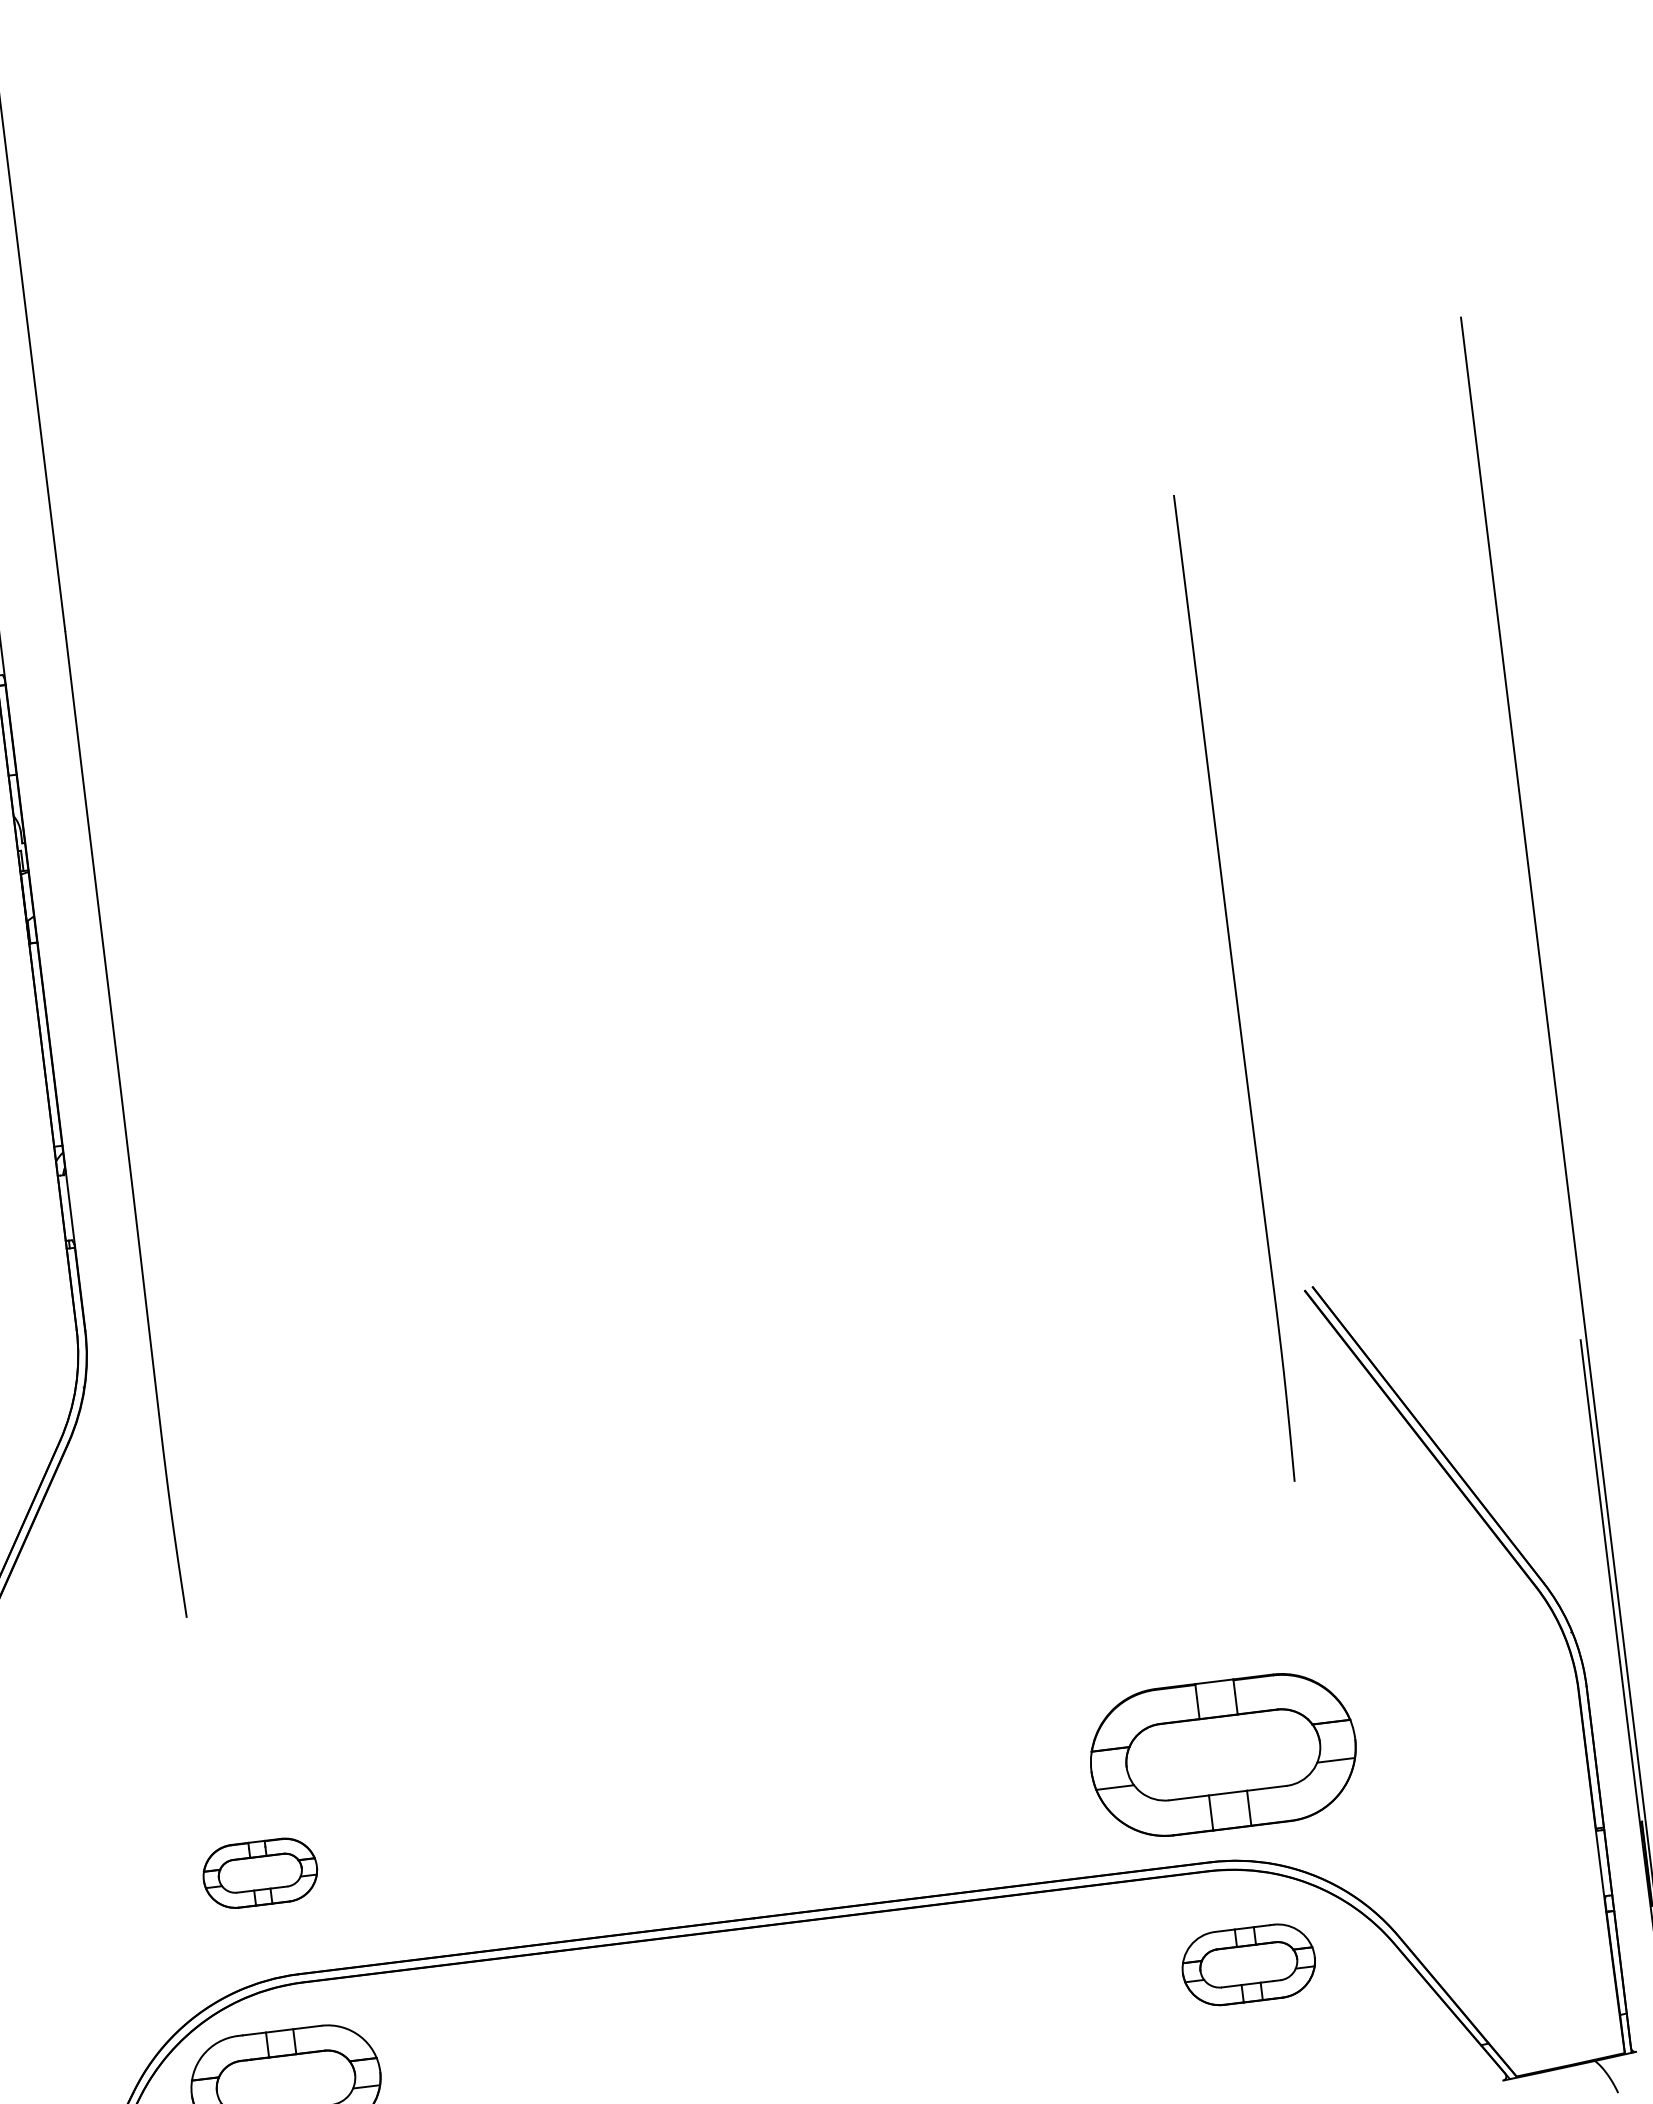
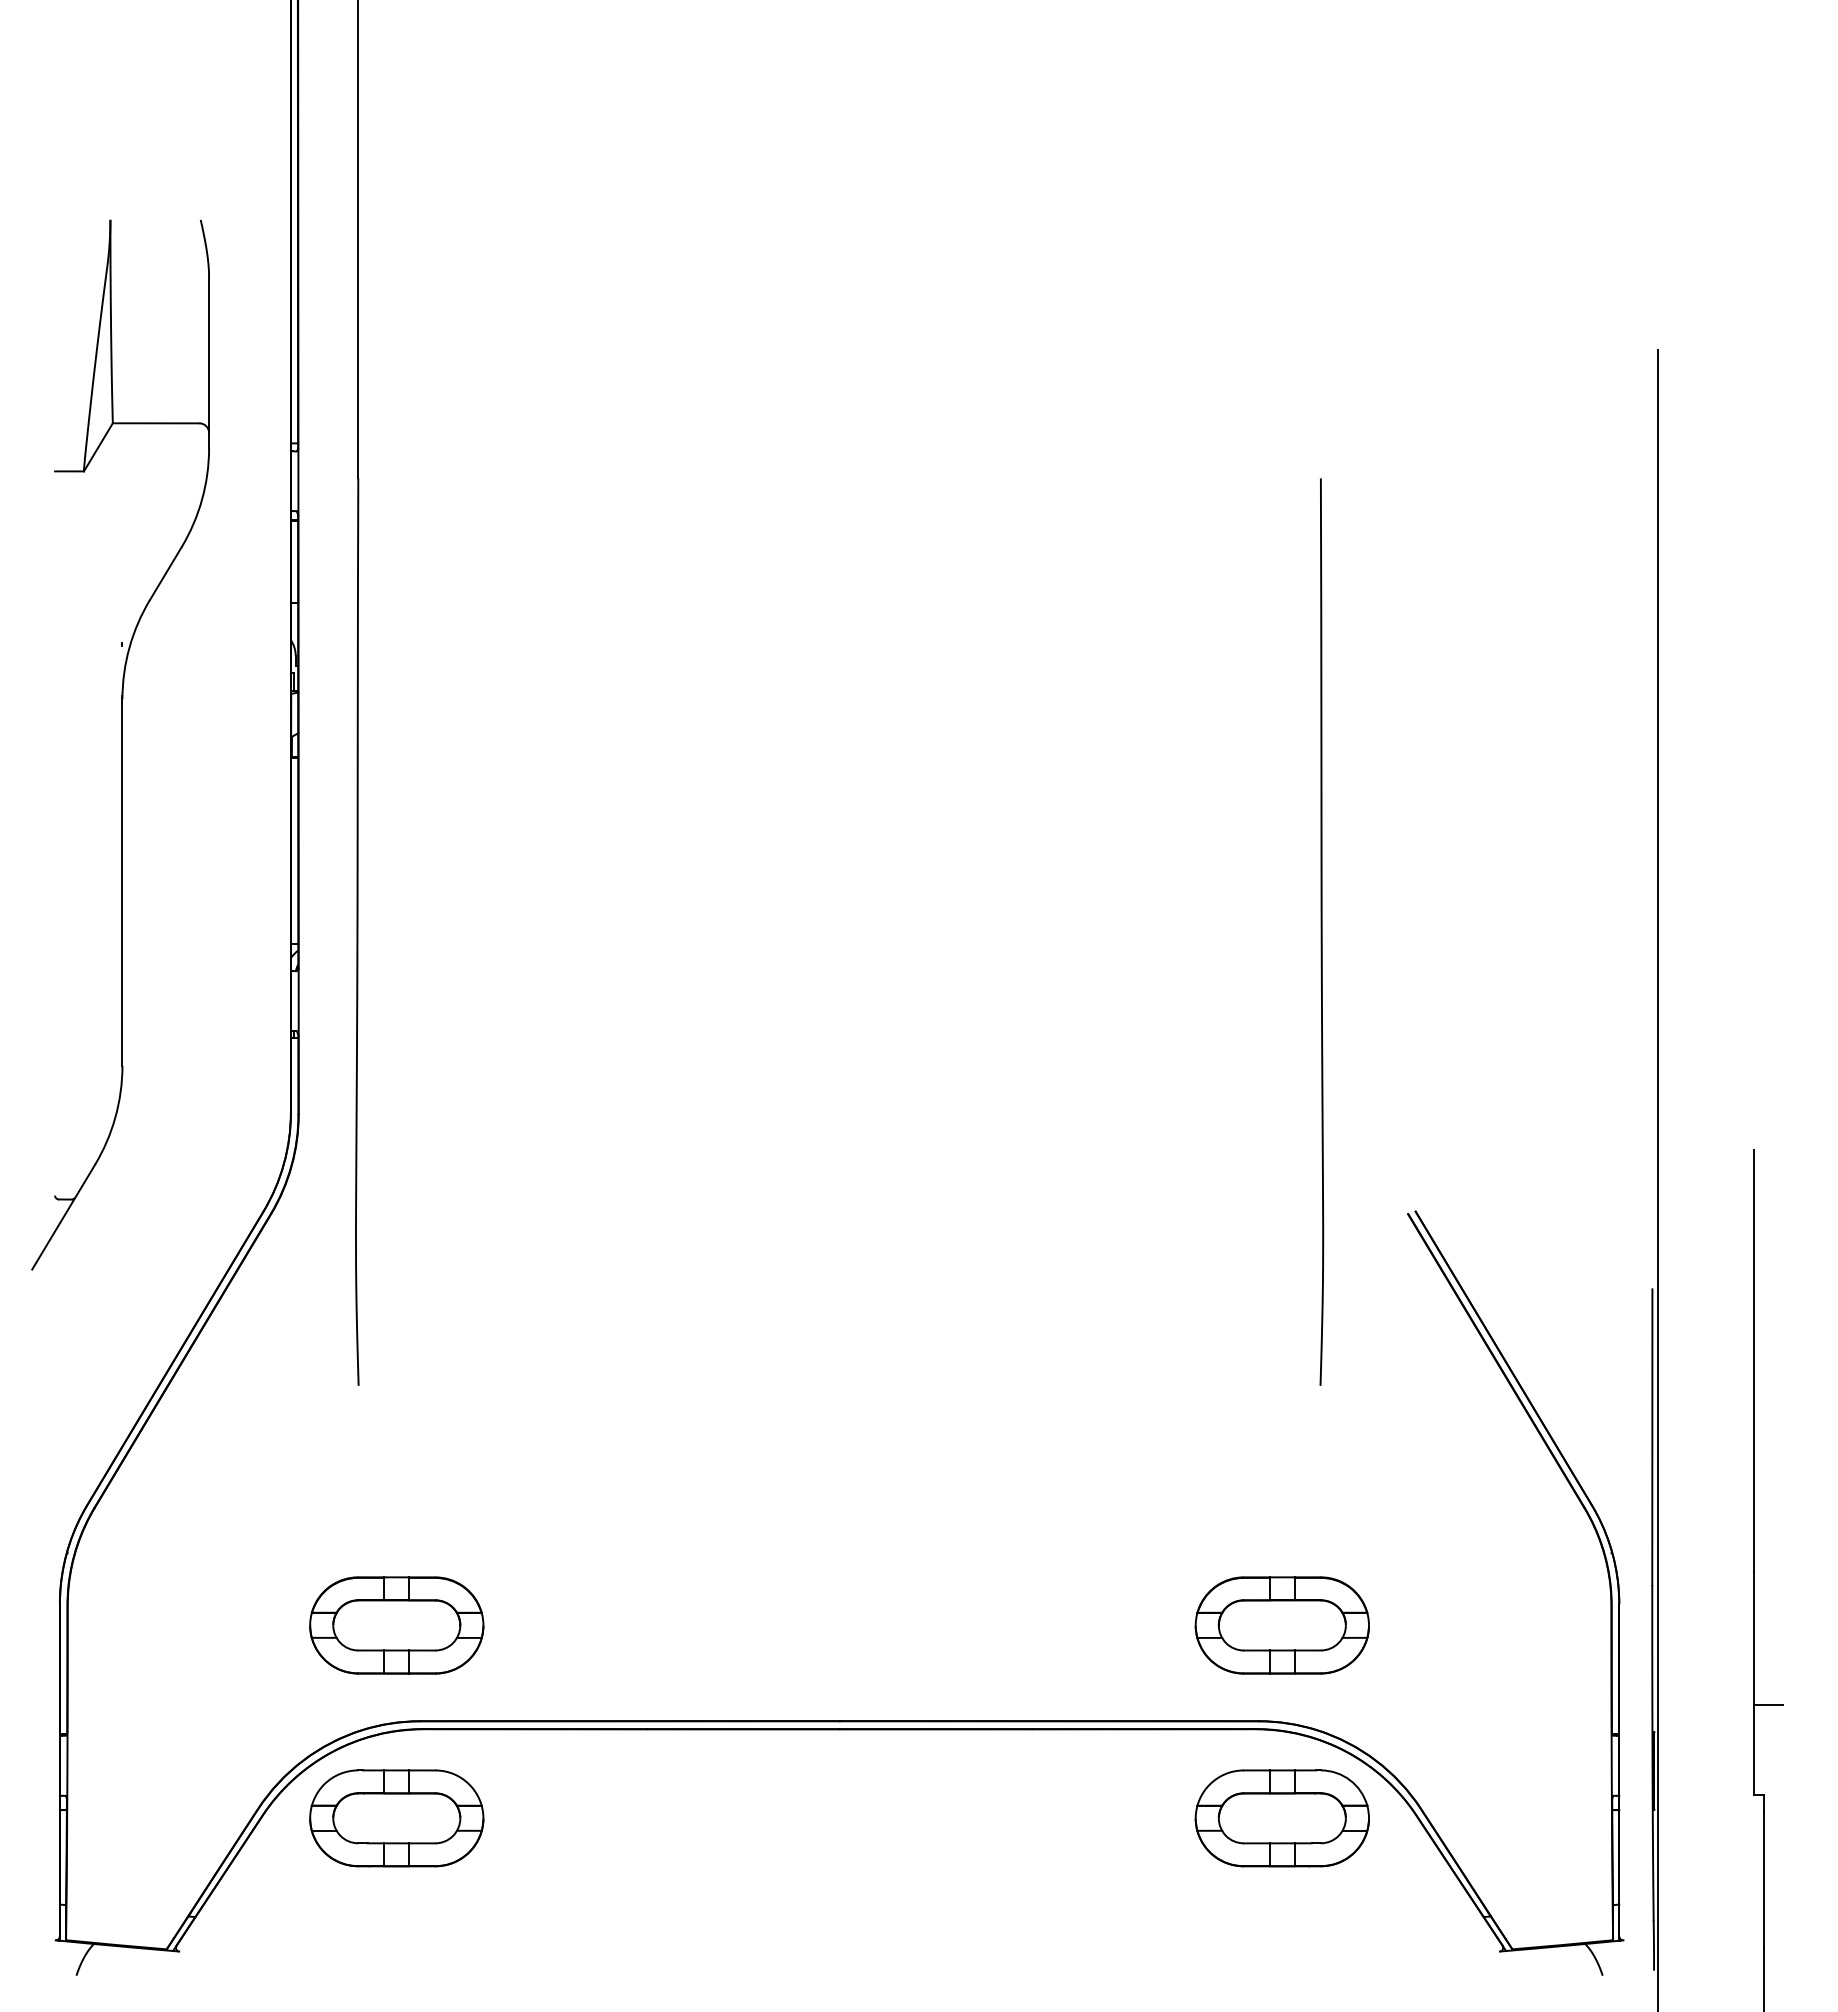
curve: (1235, 987) -> (1321, 931), moved
part: (1222, 1755) -> (1281, 1625), size x0.71
part: (259, 1873) -> (396, 1625), size x1.67
part: (1248, 1965) -> (1281, 1818), size x1.43

